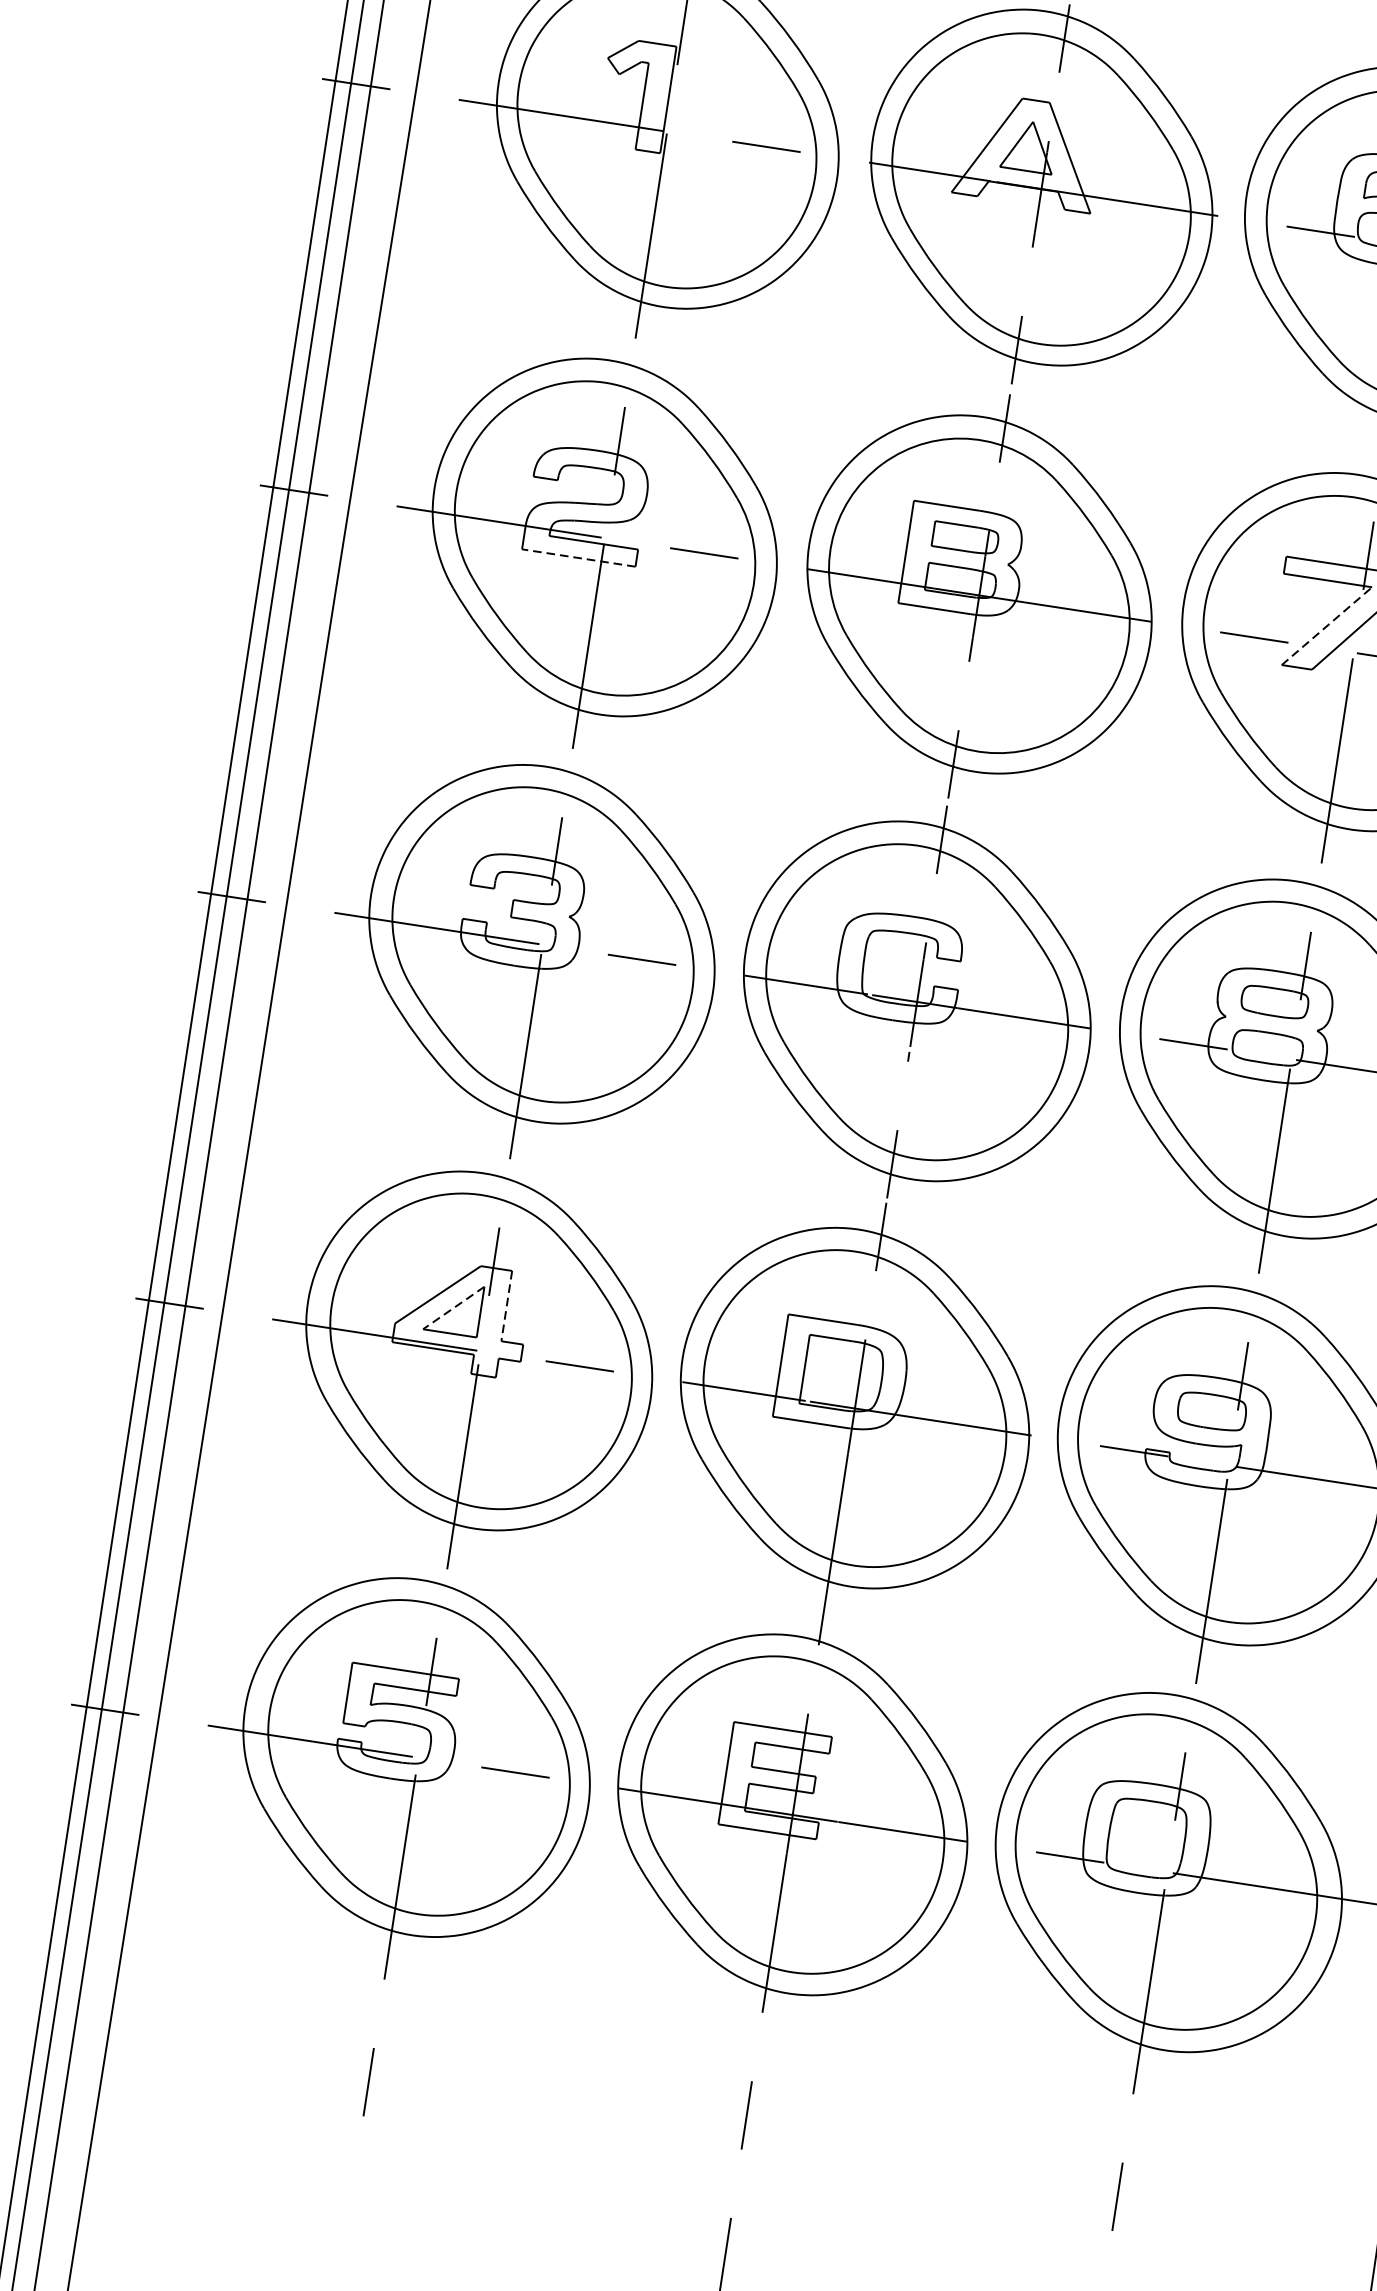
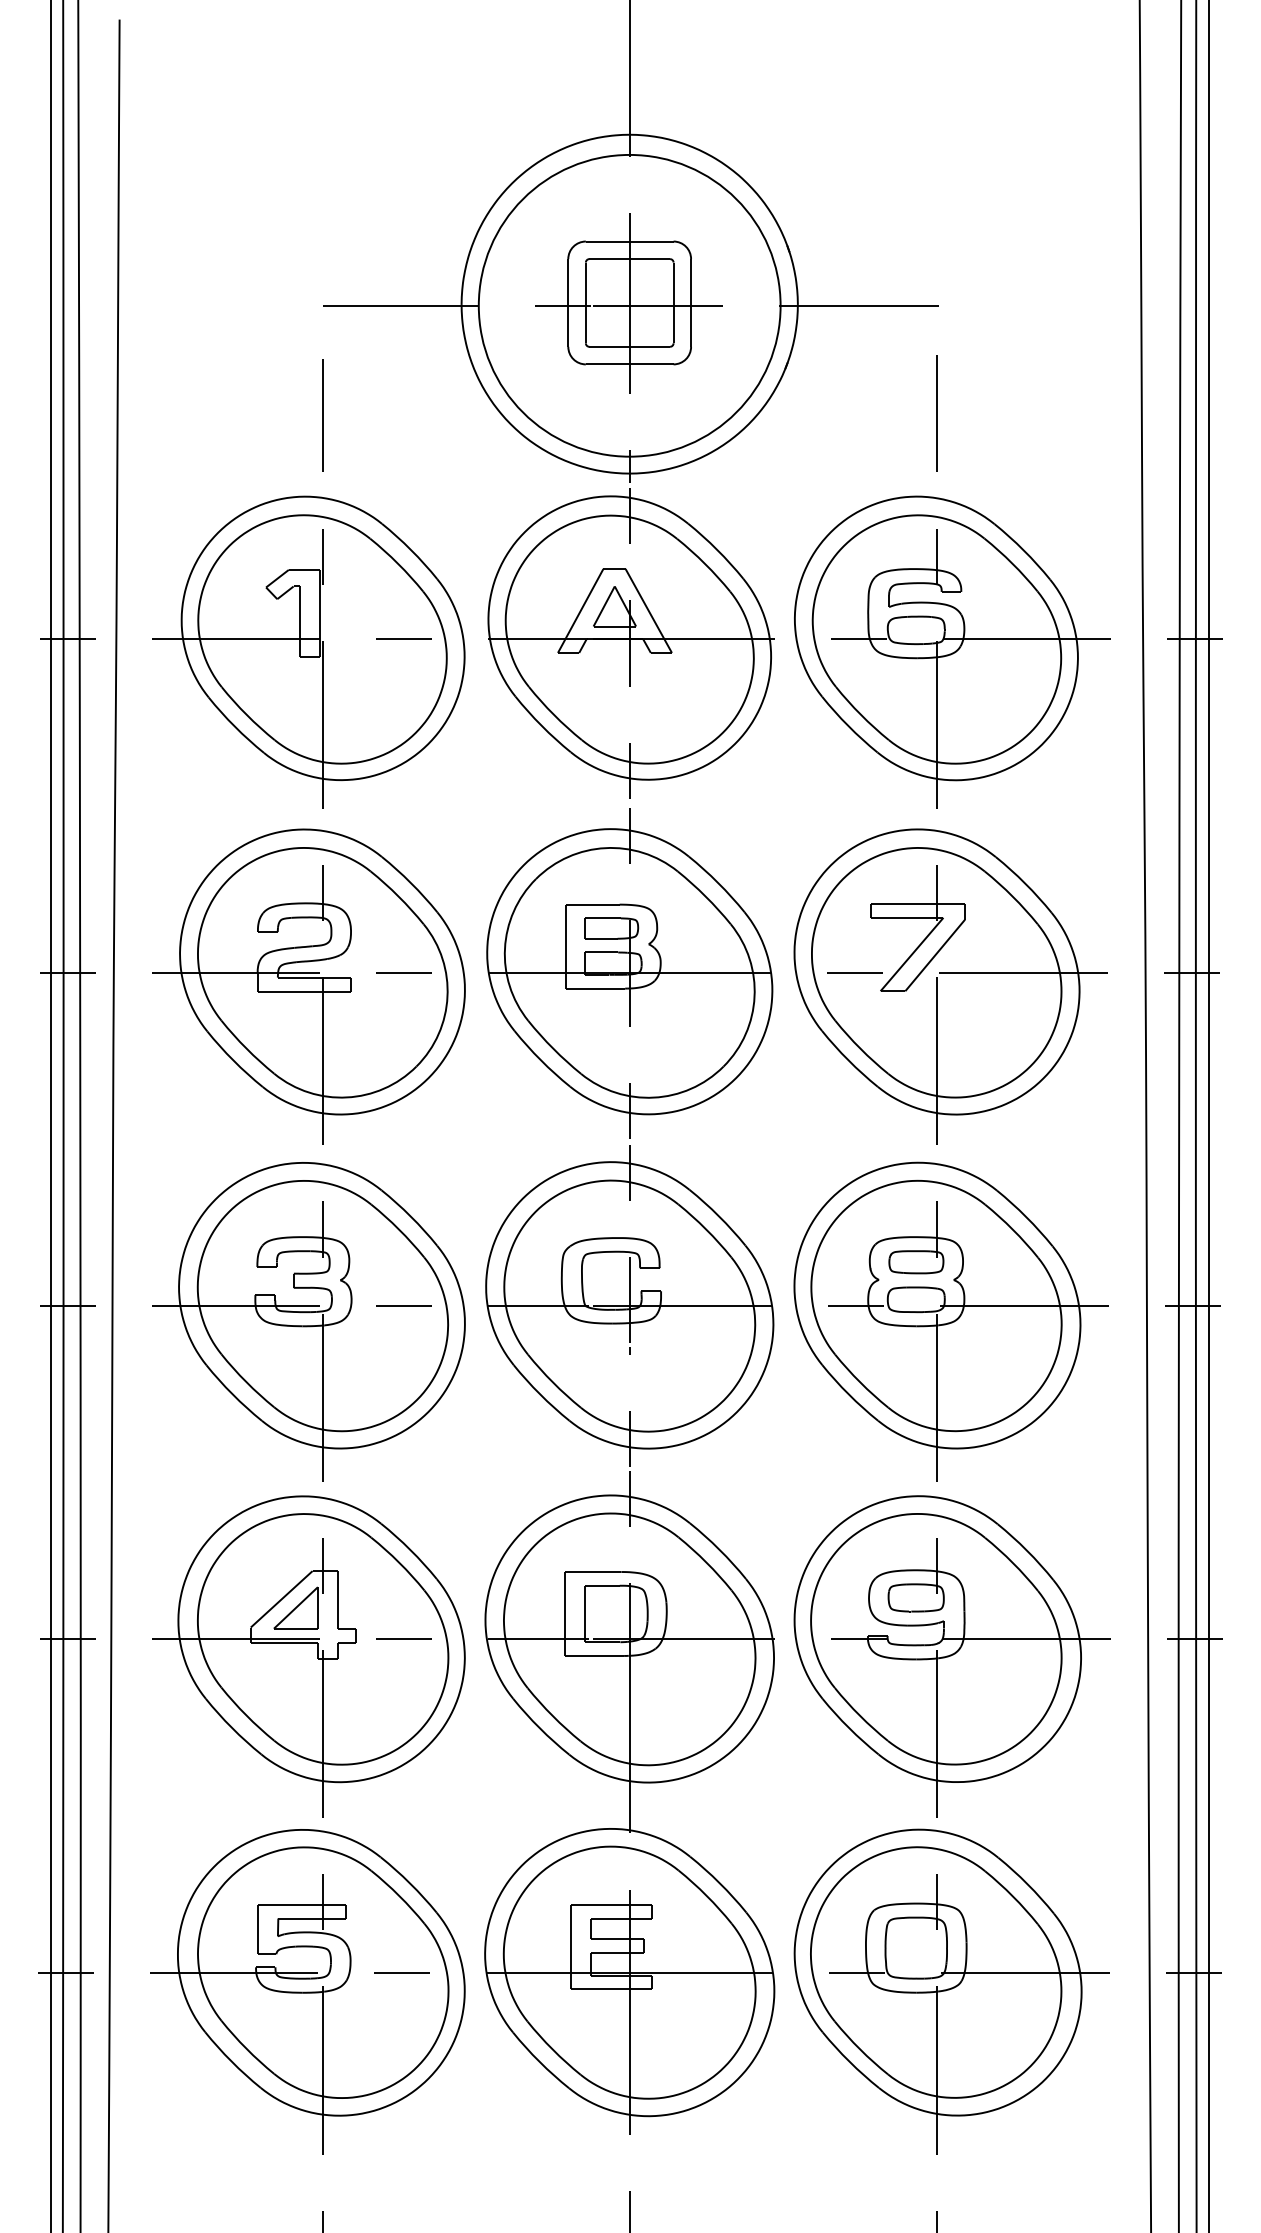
line: (579, 557) -> (304, 991), dashed -> solid
line: (1327, 626) -> (912, 954), dashed -> solid
line: (507, 1305) -> (338, 1599), dashed -> solid
line: (453, 1308) -> (295, 1608), dashed -> solid

